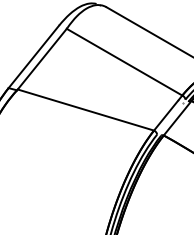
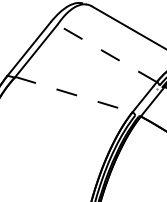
line: (124, 62) -> (107, 53), solid -> dashed
line: (86, 110) -> (74, 94), solid -> dashed

